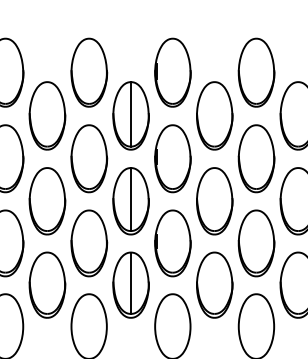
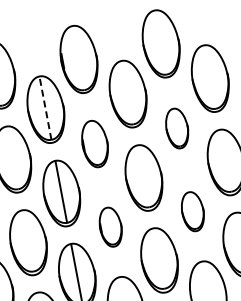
line: (130, 113) -> (44, 107), solid -> dashed
part: (172, 158) -> (94, 143), size x0.7
part: (256, 158) -> (177, 128), size x0.6
part: (172, 243) -> (110, 227), size x0.6
part: (256, 243) -> (192, 211), size x0.6

